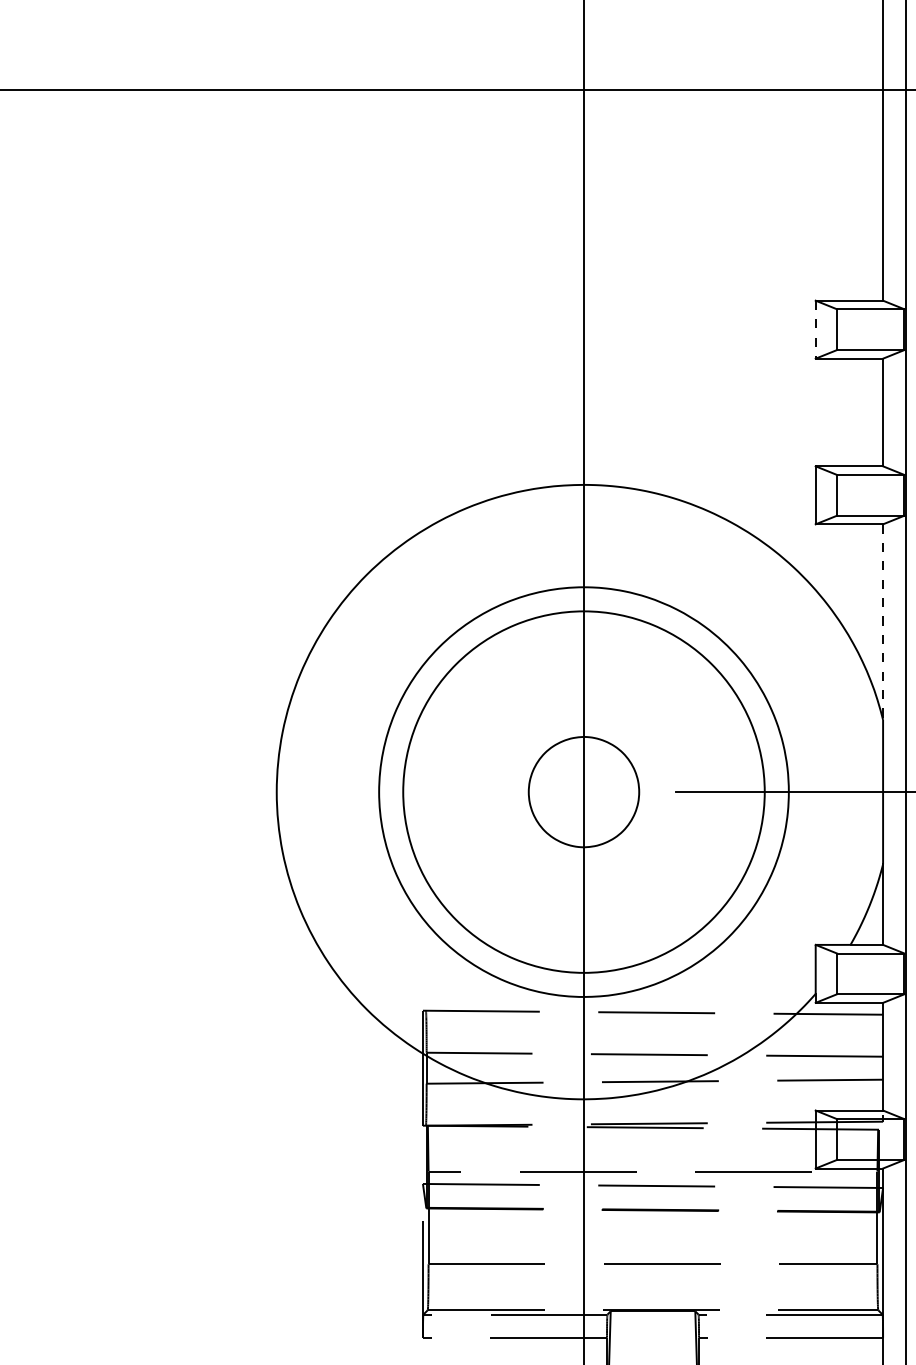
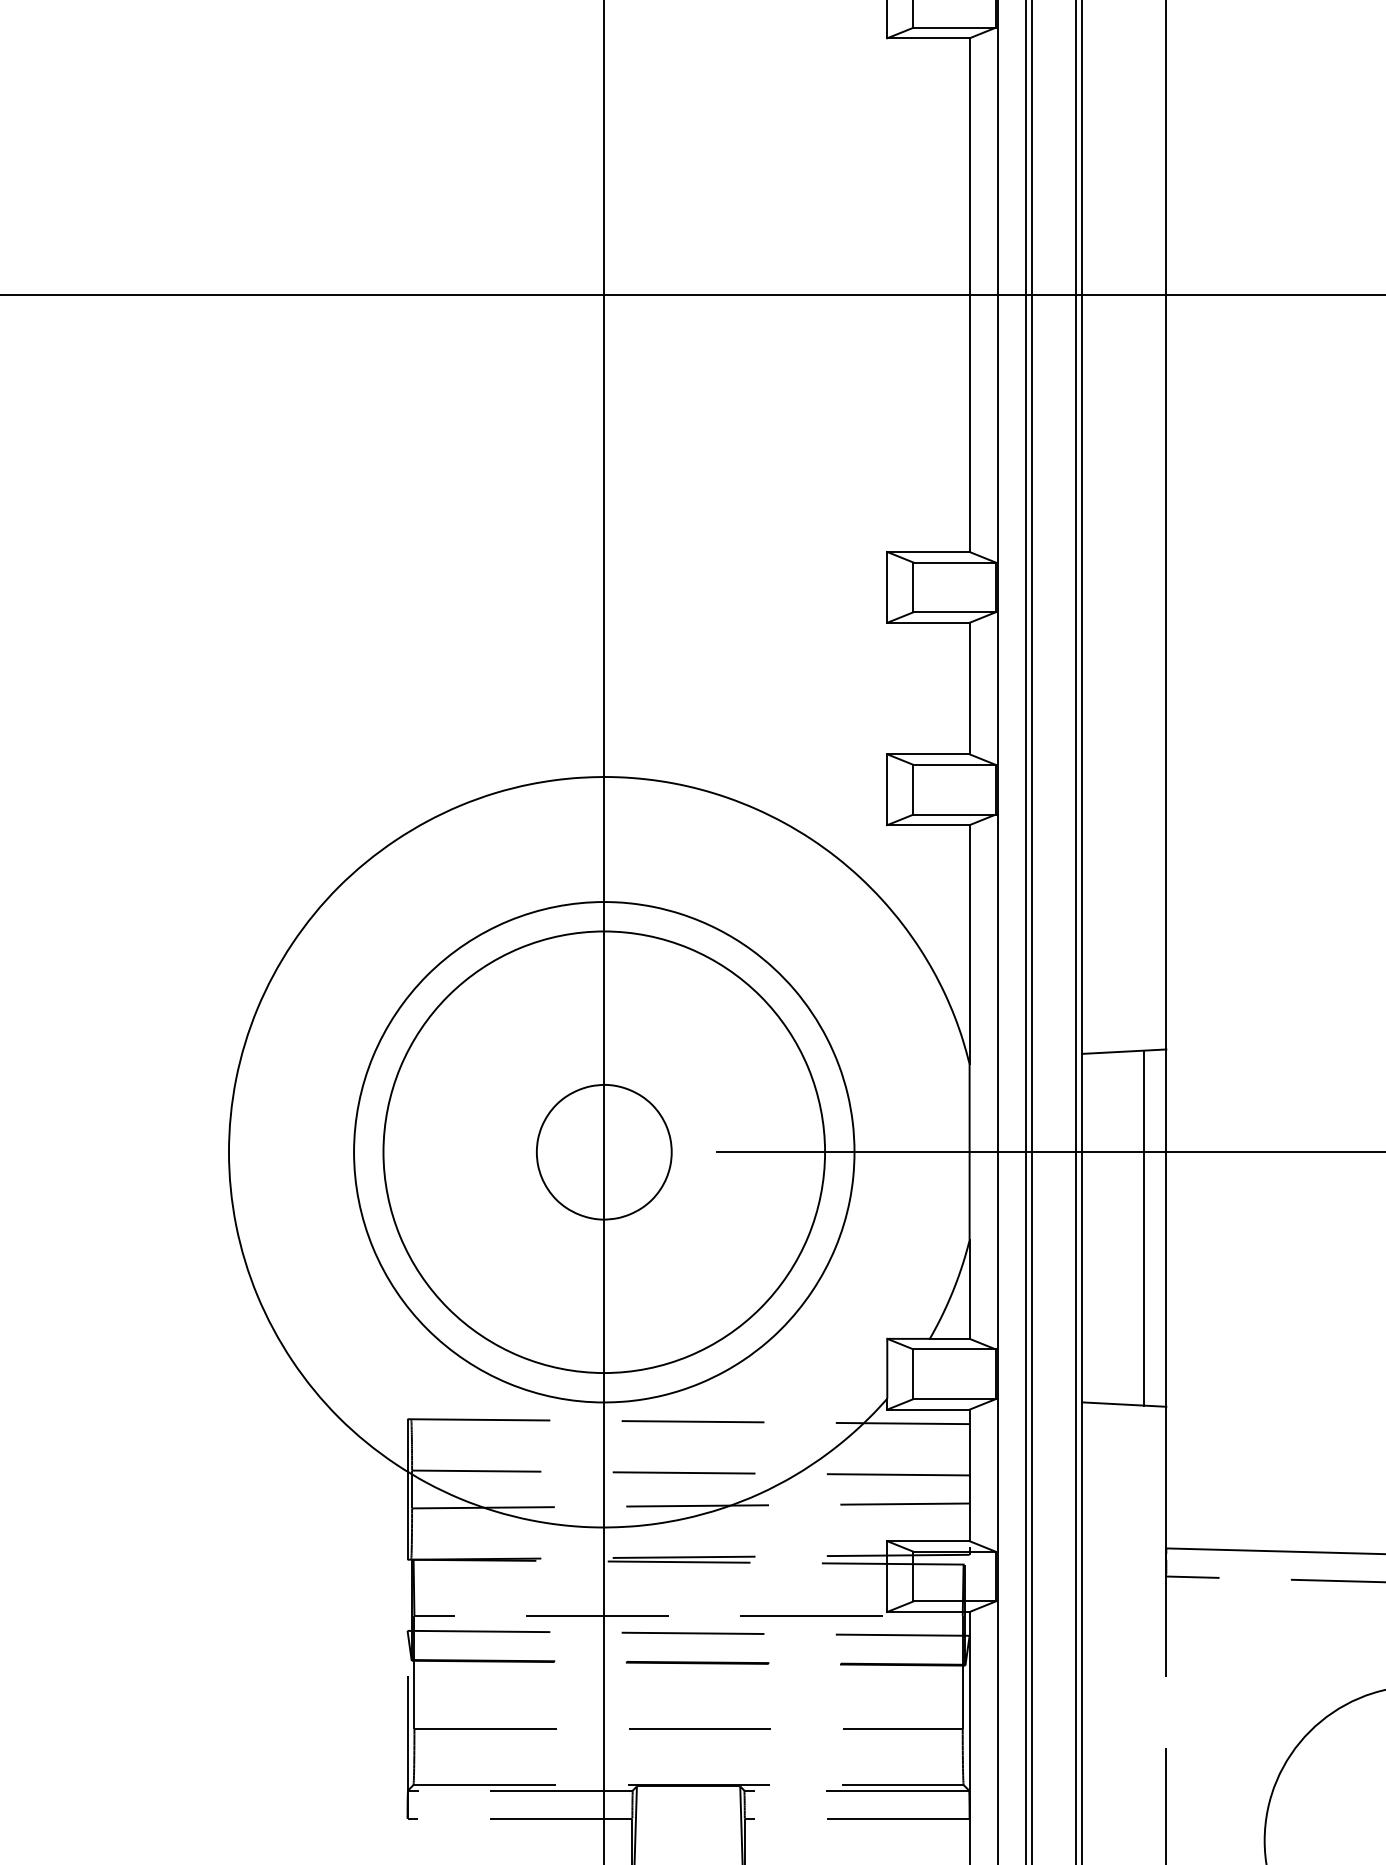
line: (815, 329) -> (887, 587), dashed -> solid
line: (883, 622) -> (969, 945), dashed -> solid

